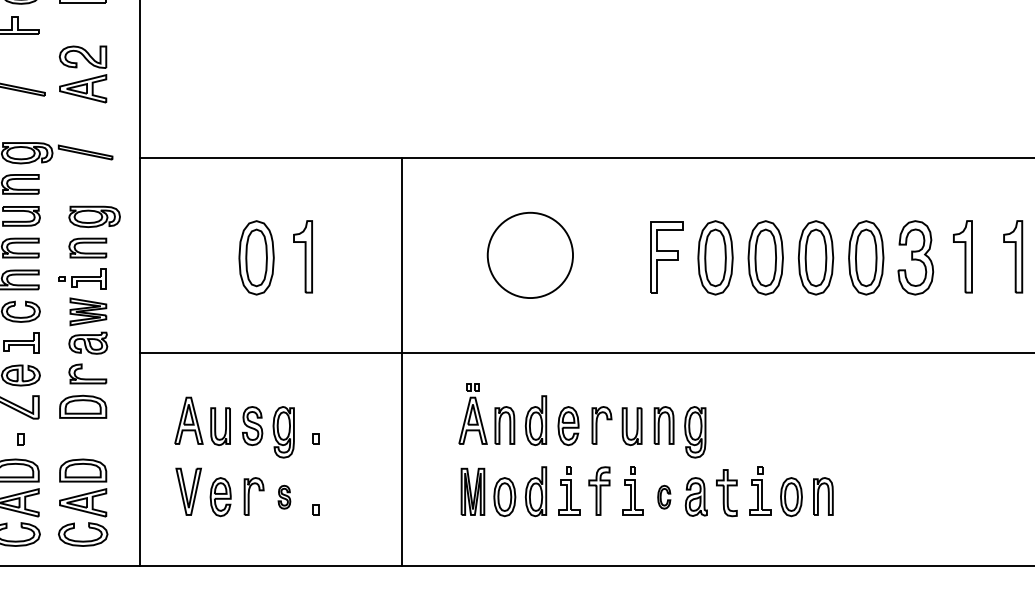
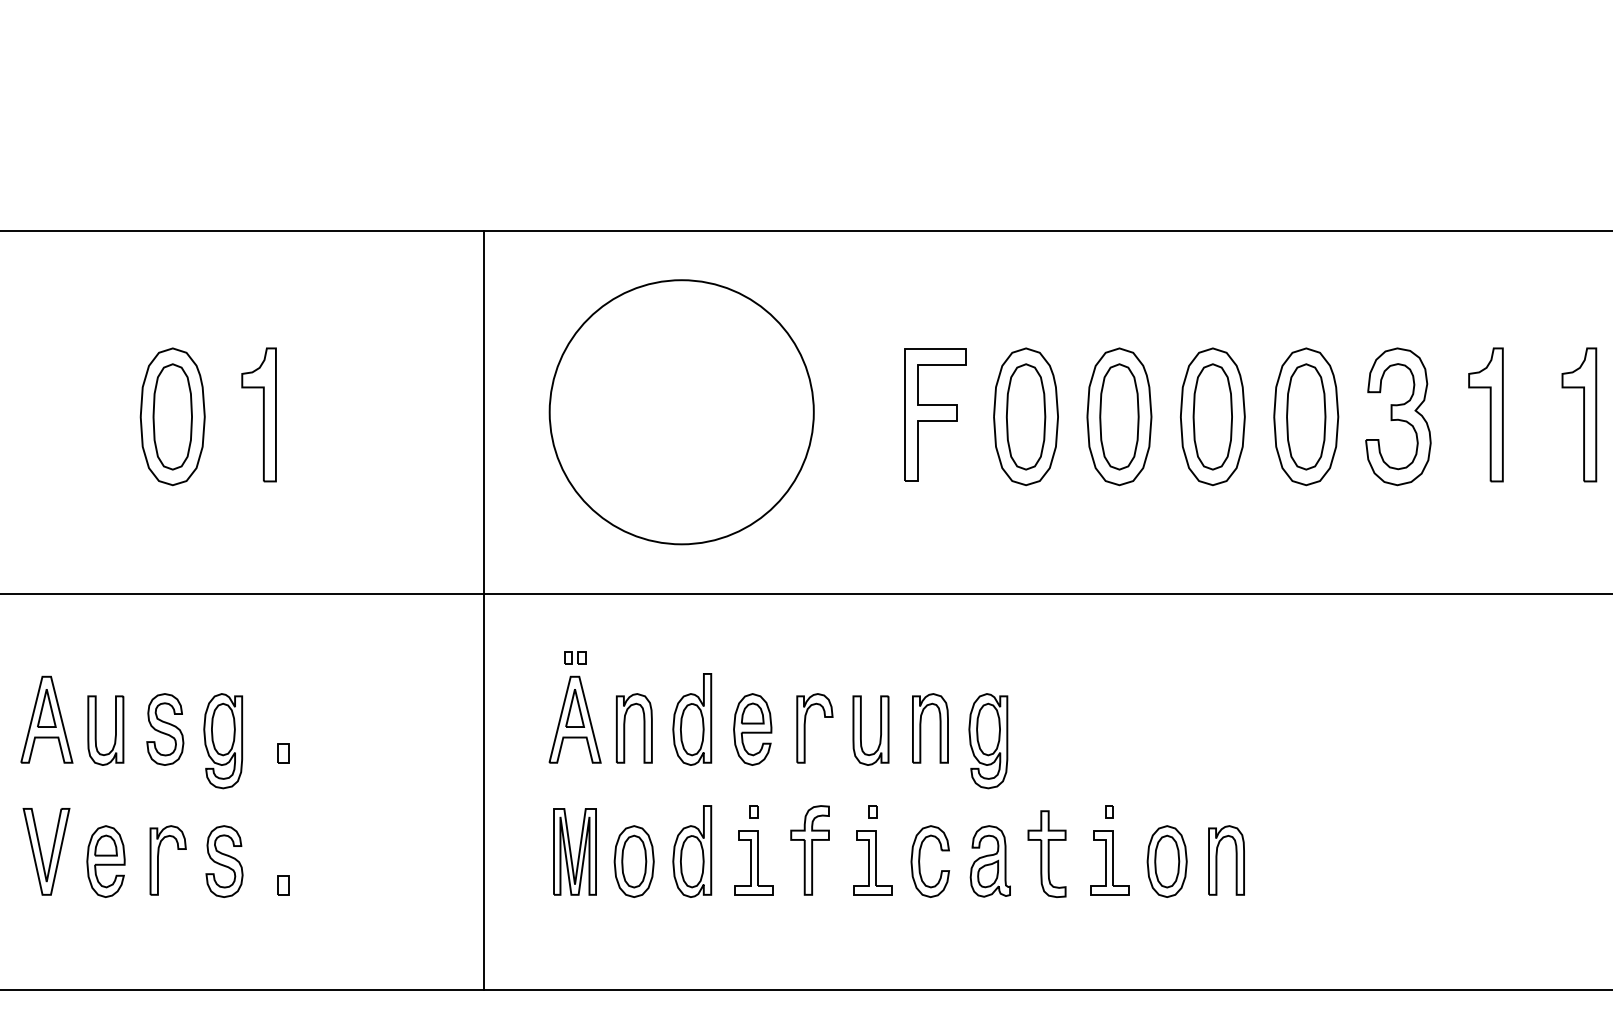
circle: (530, 255) -> (681, 412), size x1.67
line: (401, 361) -> (483, 609), moved
part: (284, 497) -> (224, 862), size x1.67
part: (664, 497) -> (931, 862), size x1.67

